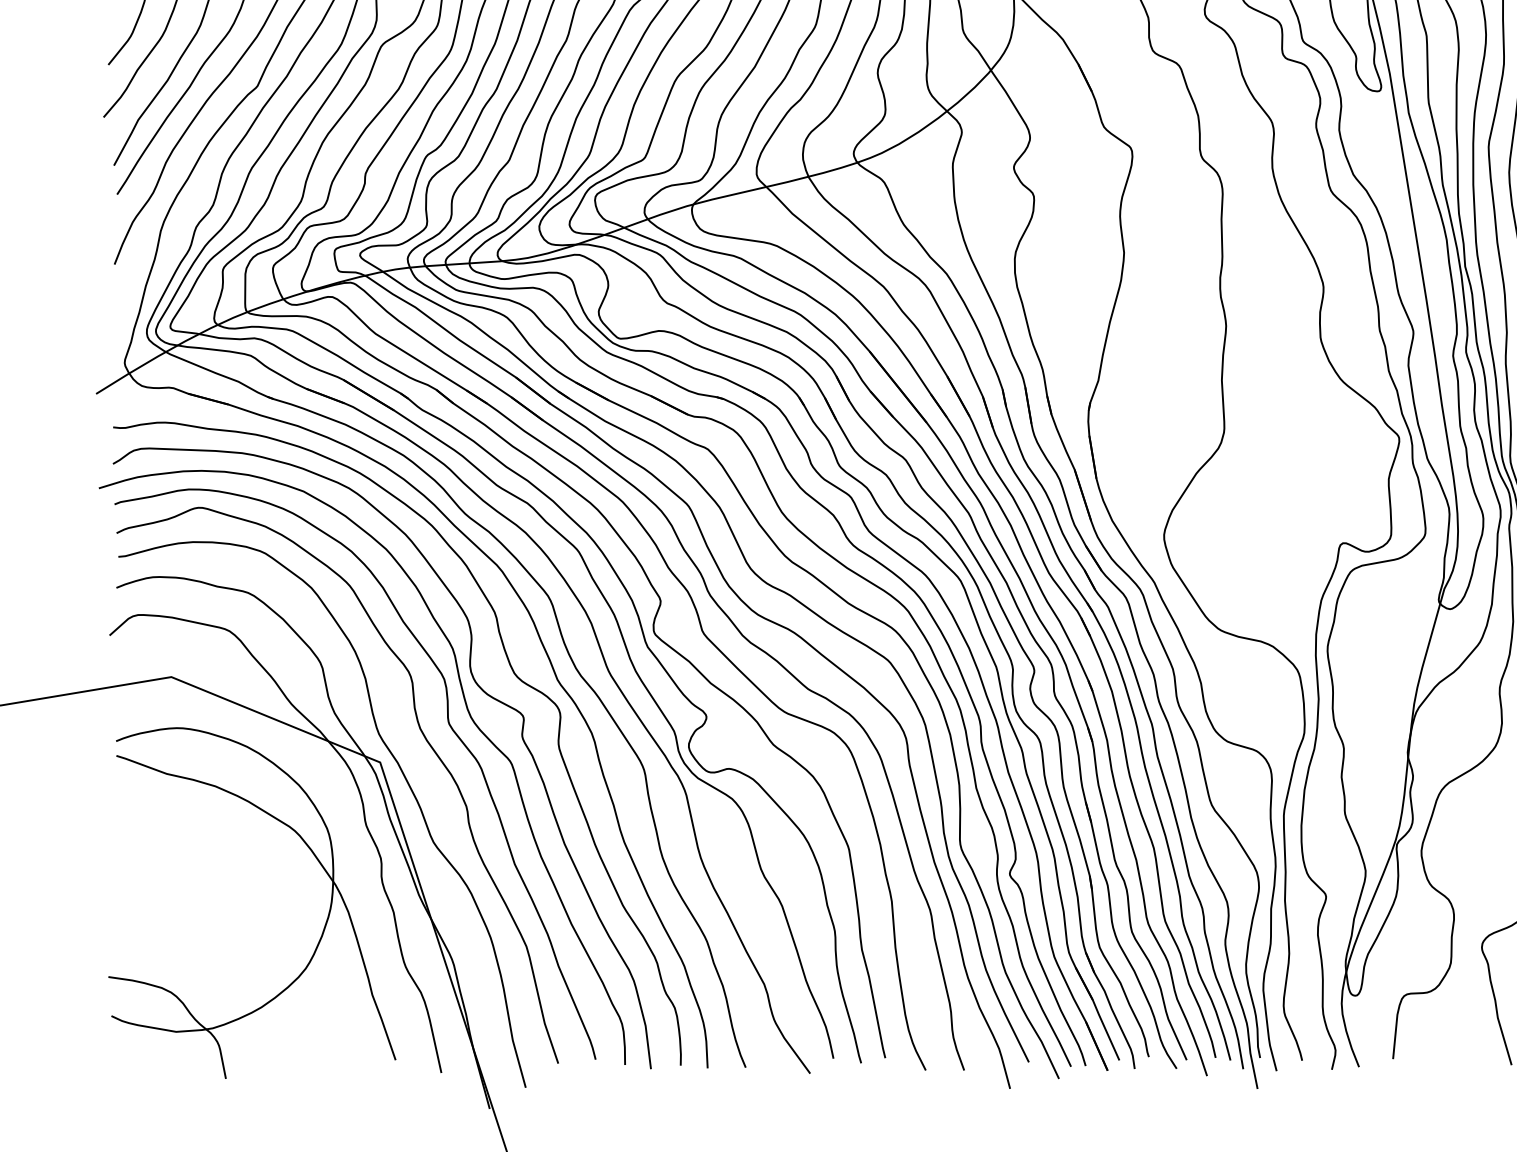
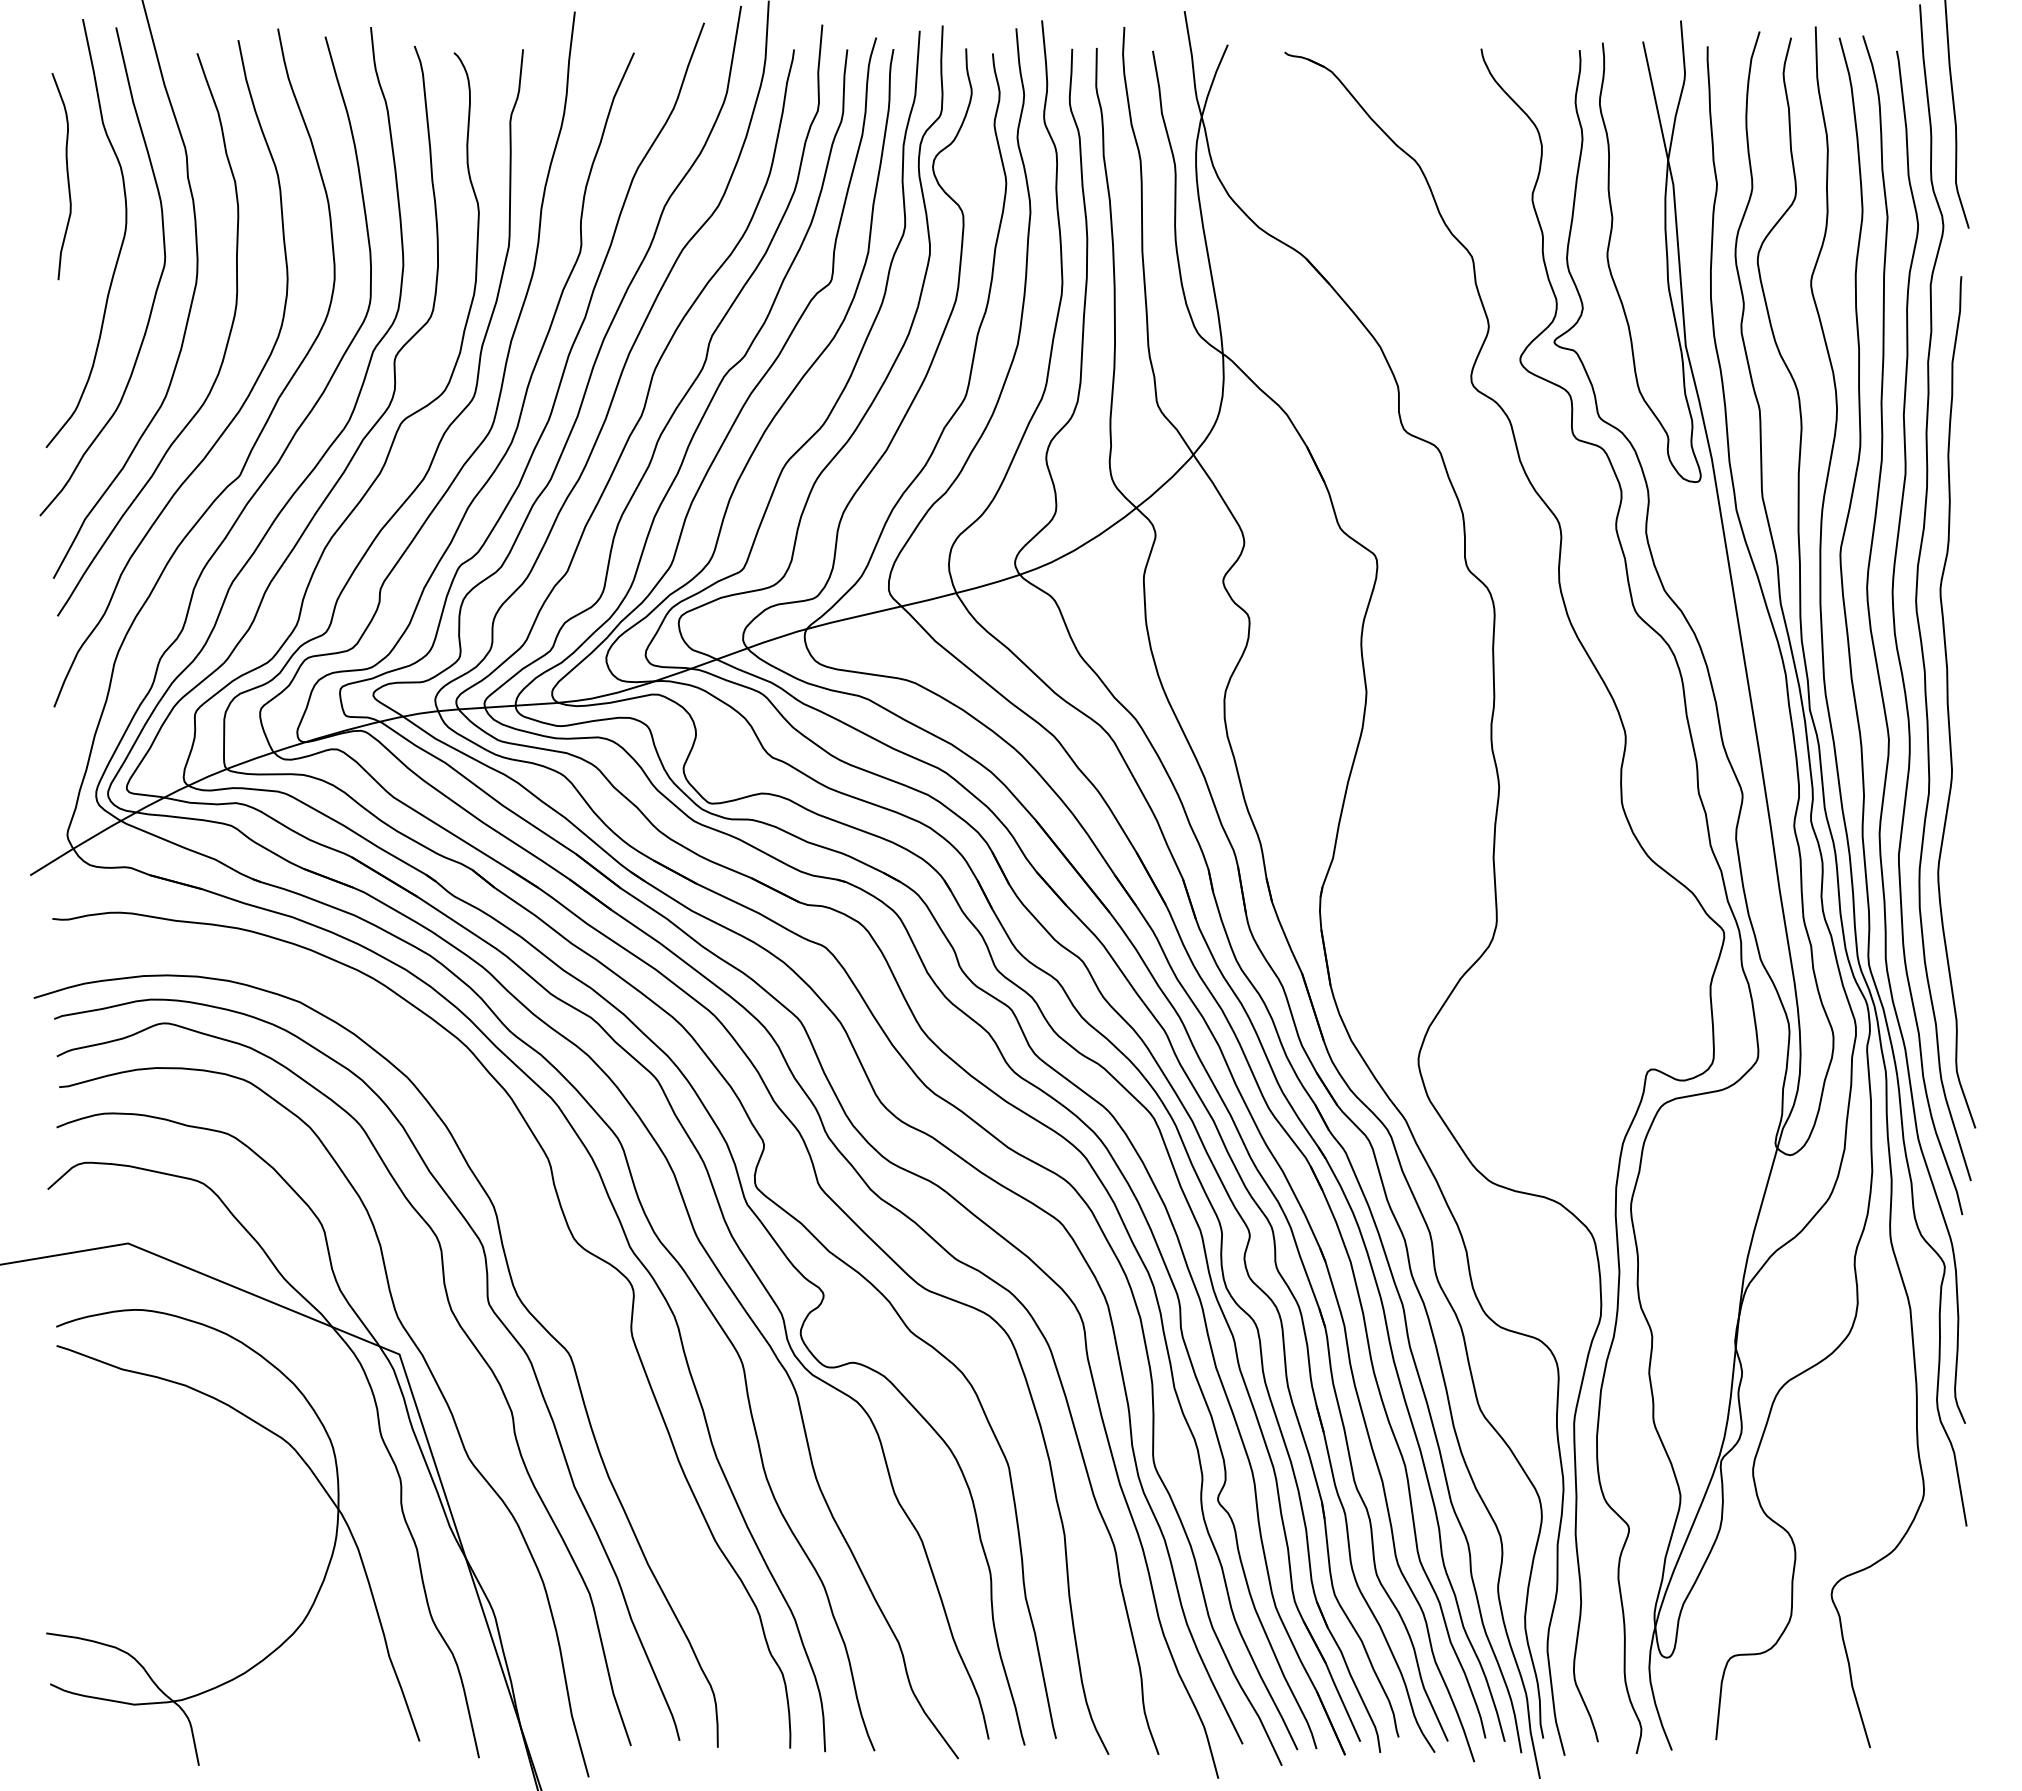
curve: (477, 685) -> (525, 1254), removed

